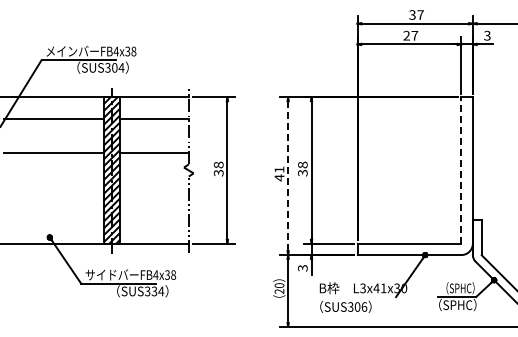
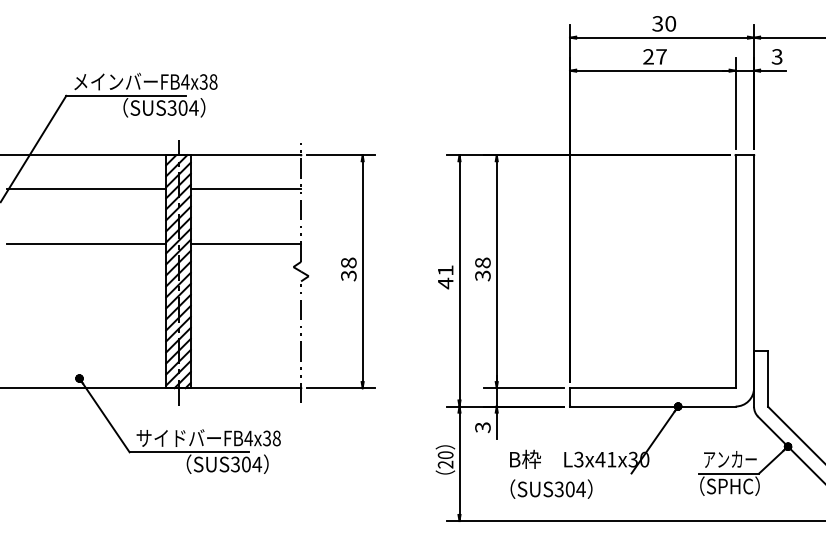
text: (420, 14) -> (670, 22), 37 -> 30
line: (461, 169) -> (735, 270), dashed -> solid
line: (288, 176) -> (460, 281), dashed -> solid
text: (457, 288) -> (729, 459), （SPHC） -> アンカー
text: (154, 291) -> (246, 464), SUS334 -> SUS304
text: (364, 306) -> (581, 488), SUS306 -> SUS304

